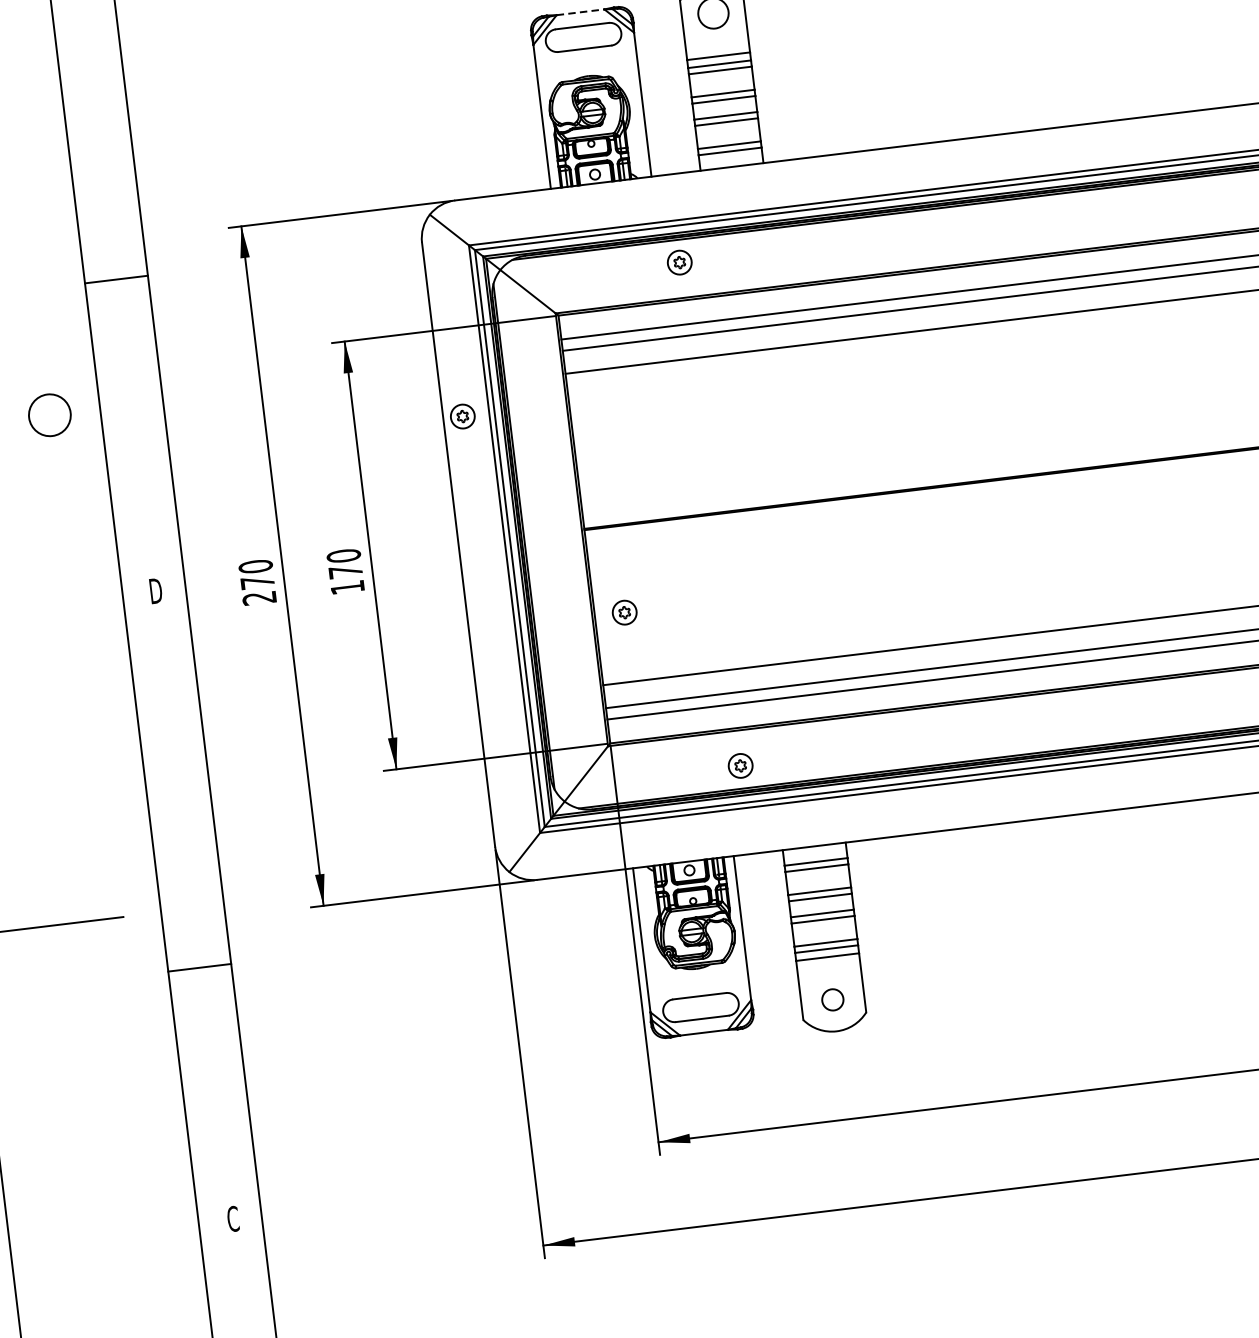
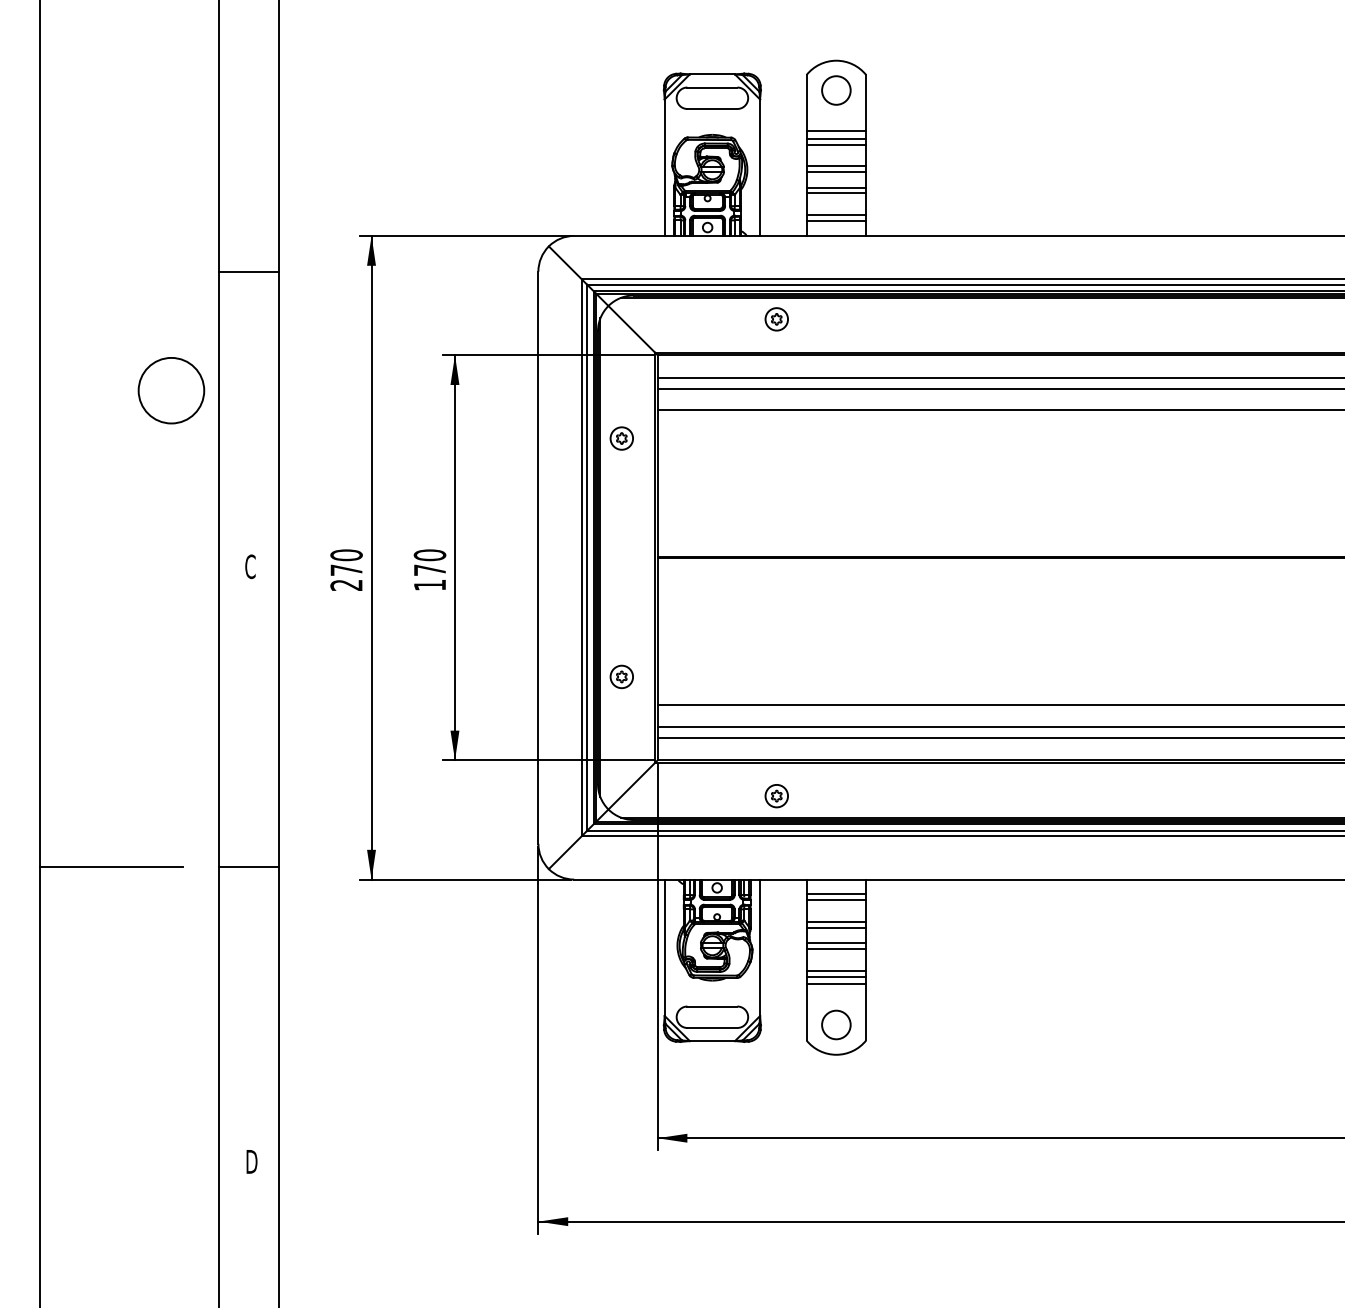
line: (580, 12) -> (712, 74), dashed -> solid
circle: (49, 415) -> (171, 390), size x1.67
part: (462, 416) -> (621, 438), moved
text: (155, 590) -> (250, 566), D -> C
part: (624, 612) -> (621, 676), moved
line: (199, 967) -> (248, 867), moved
circle: (832, 999) -> (836, 1024), size x1.43
text: (232, 1218) -> (251, 1161), C -> D

